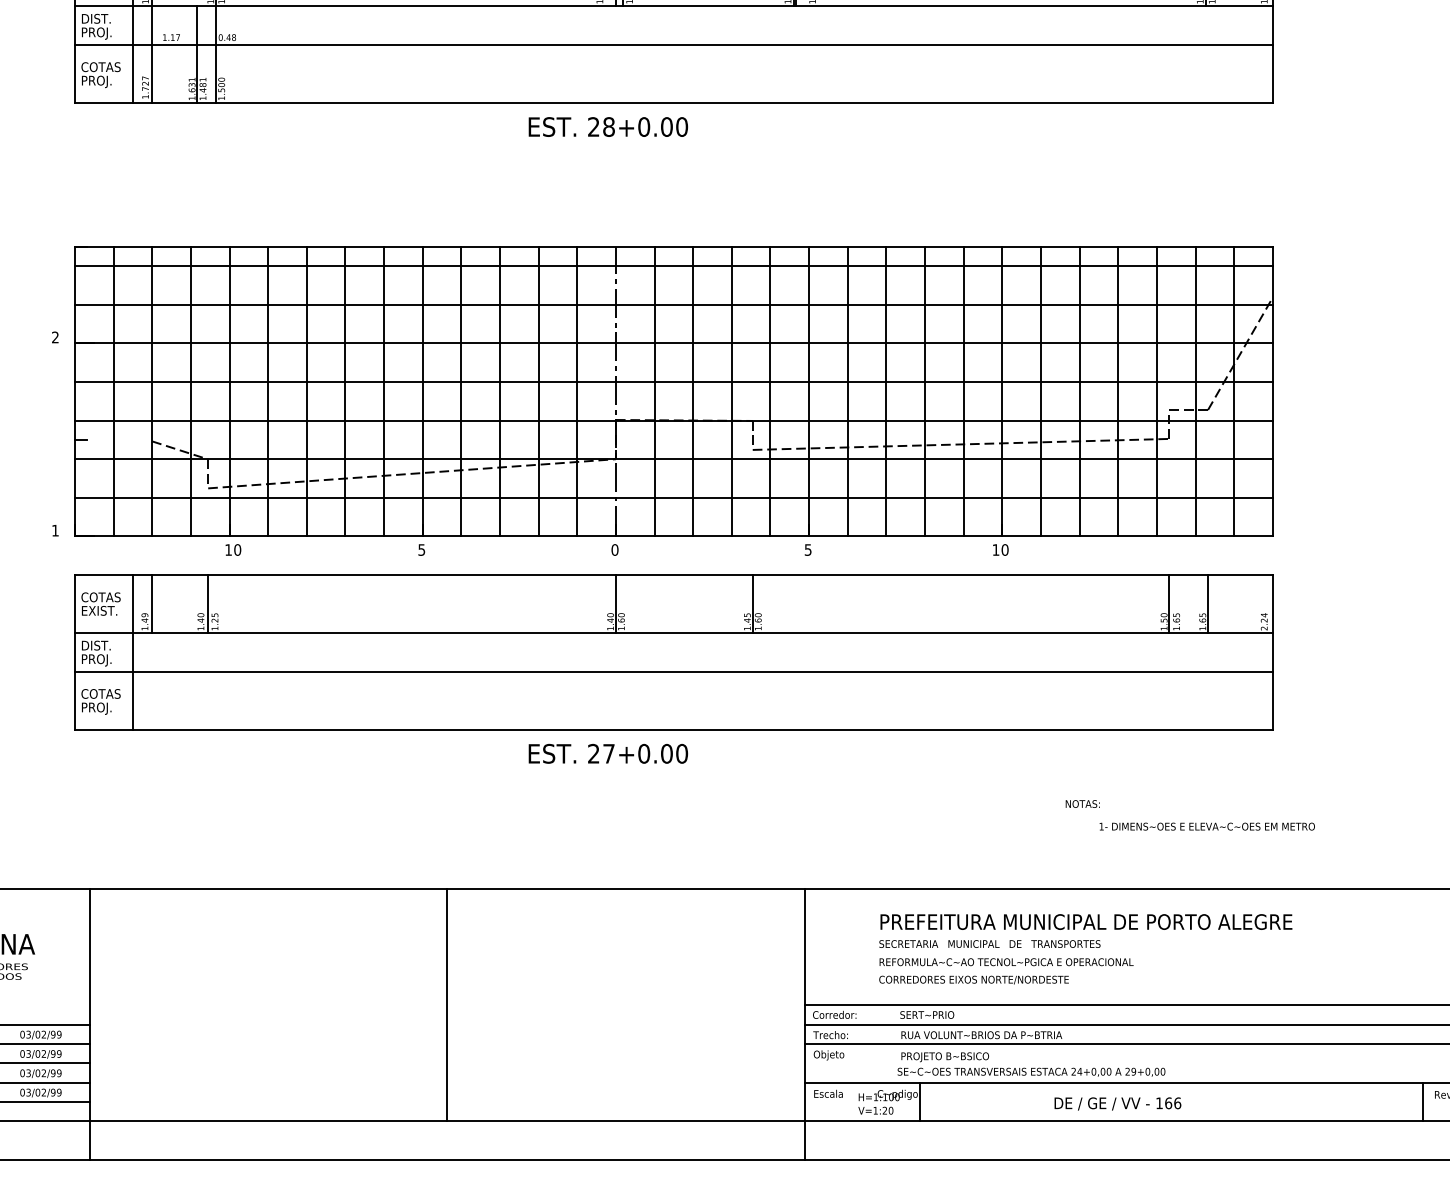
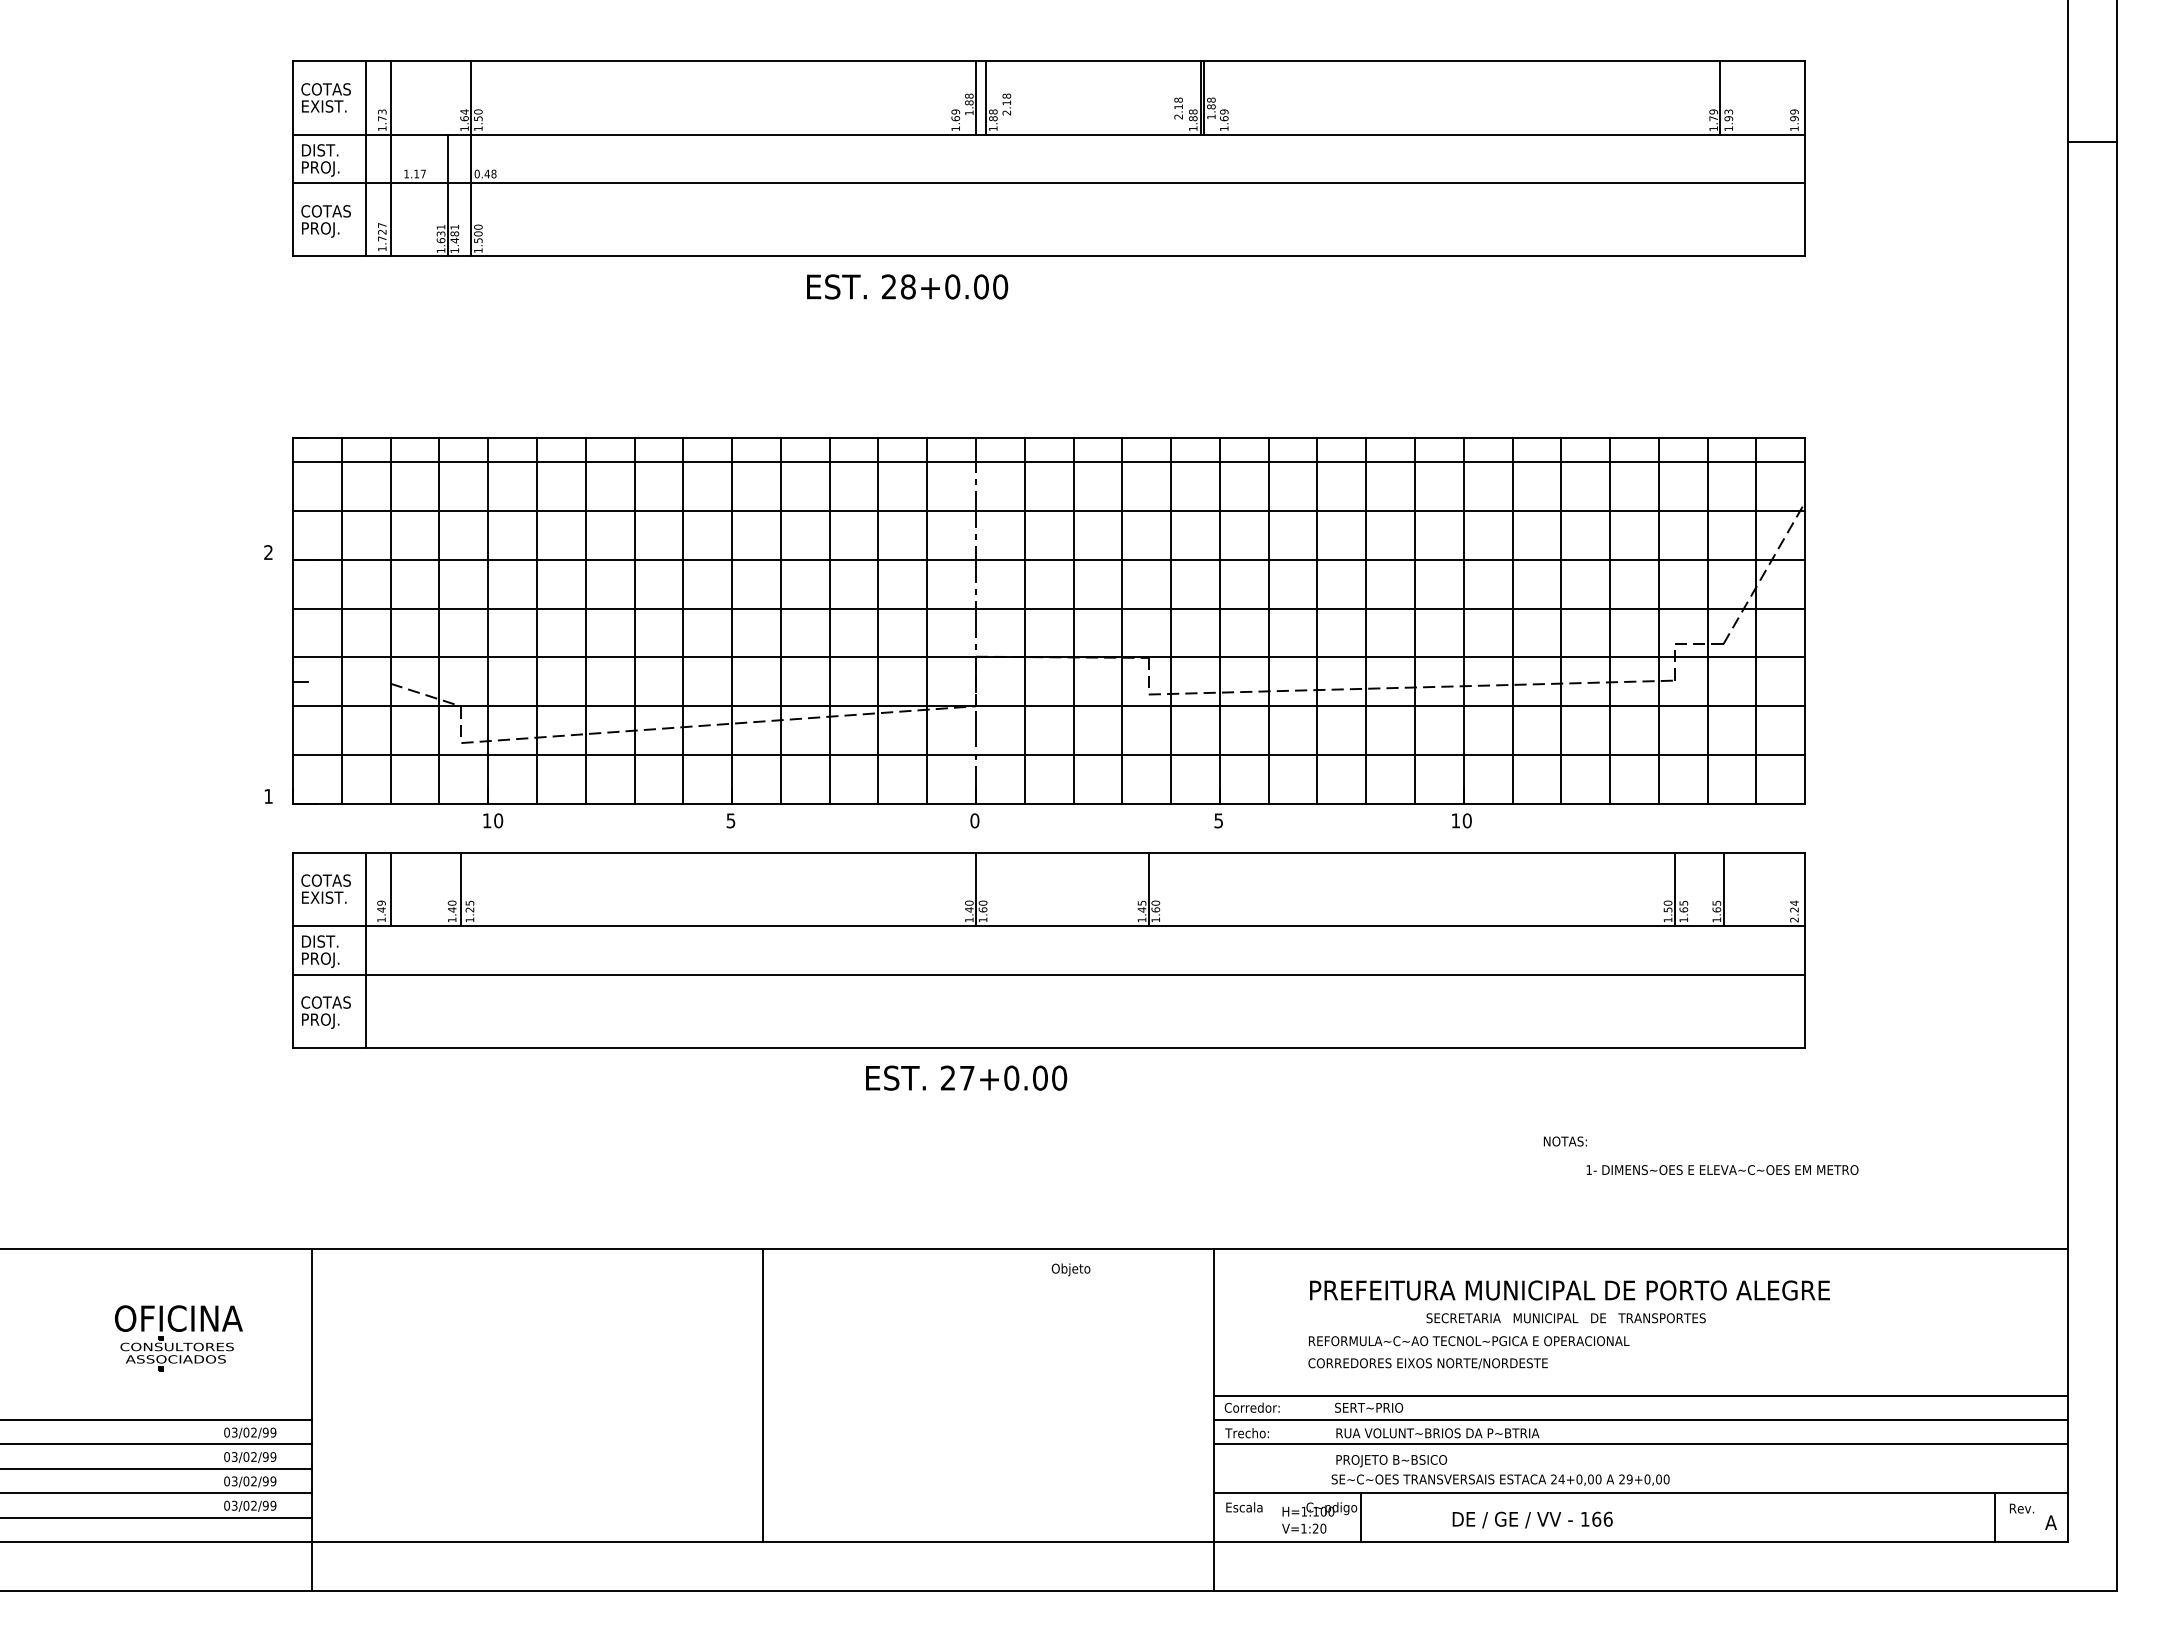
text: (608, 126) -> (907, 286), moved
text: (989, 944) -> (1565, 1318), moved
text: (828, 1055) -> (1070, 1269), moved
text: (1117, 1103) -> (1532, 1519), moved

